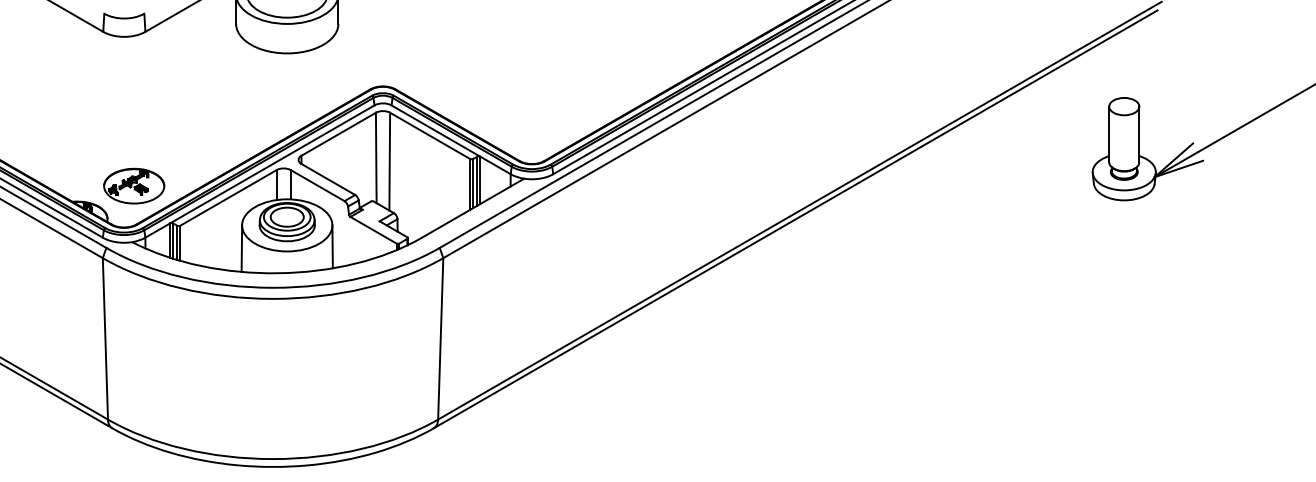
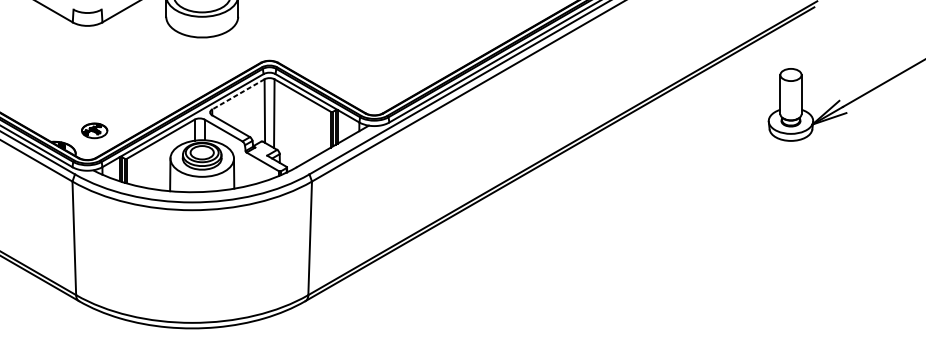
line: (338, 134) -> (238, 94), solid -> dashed
part: (134, 185) -> (94, 130), size x0.6

